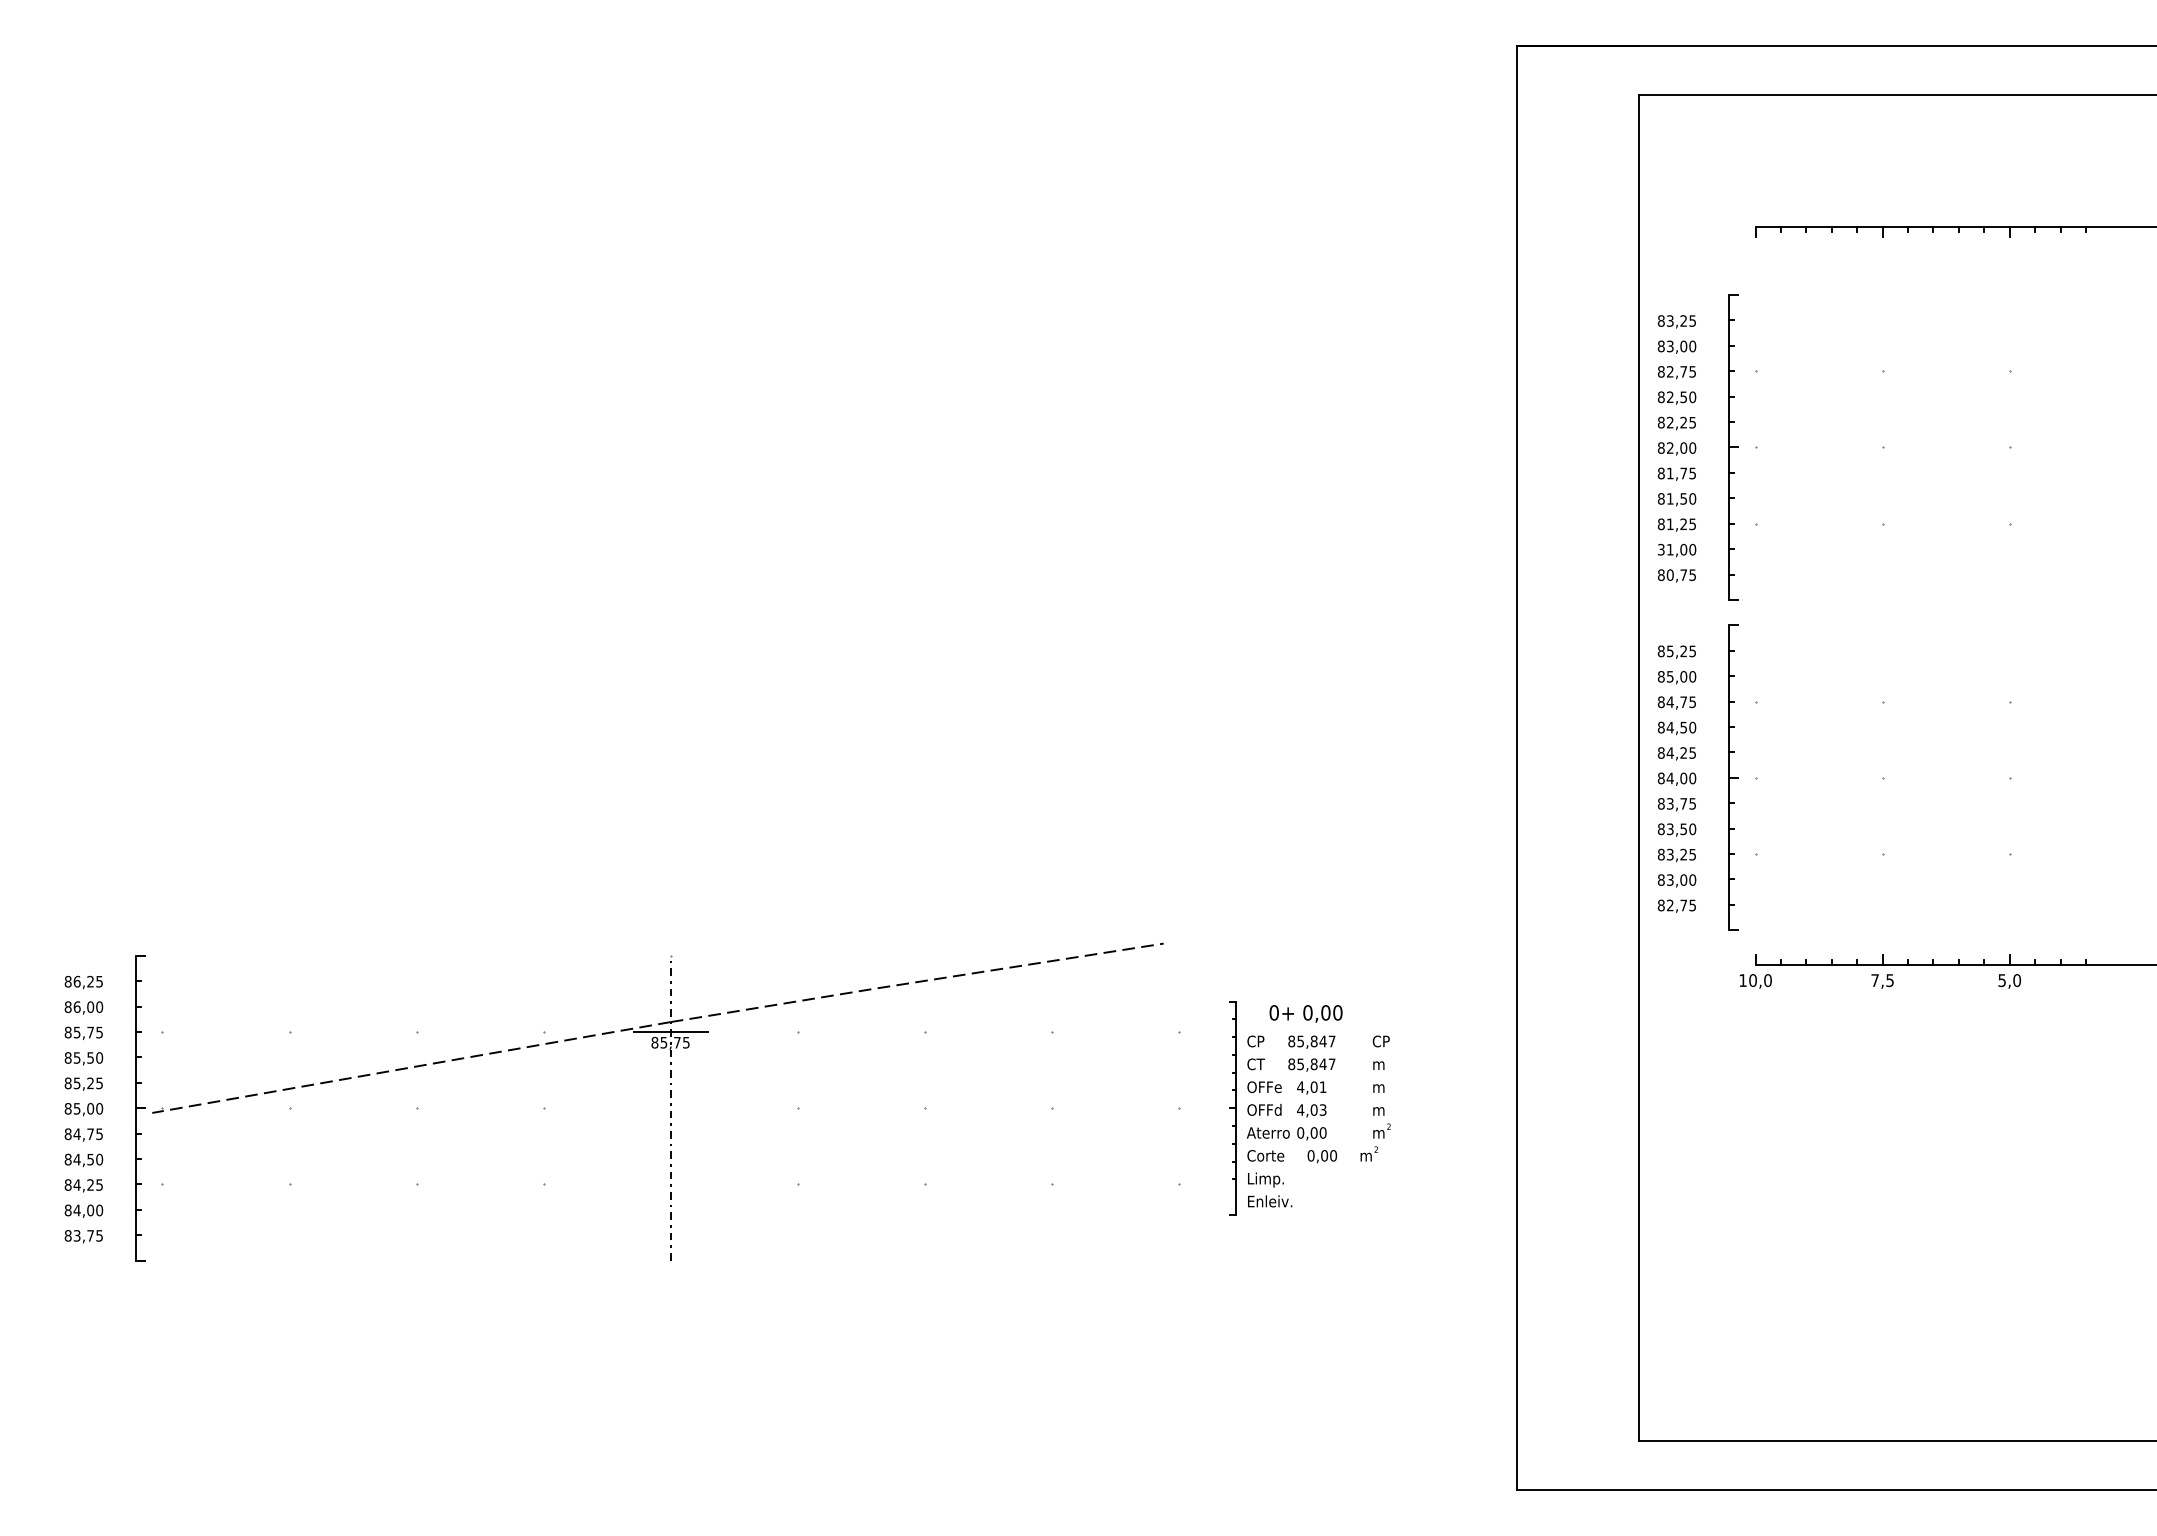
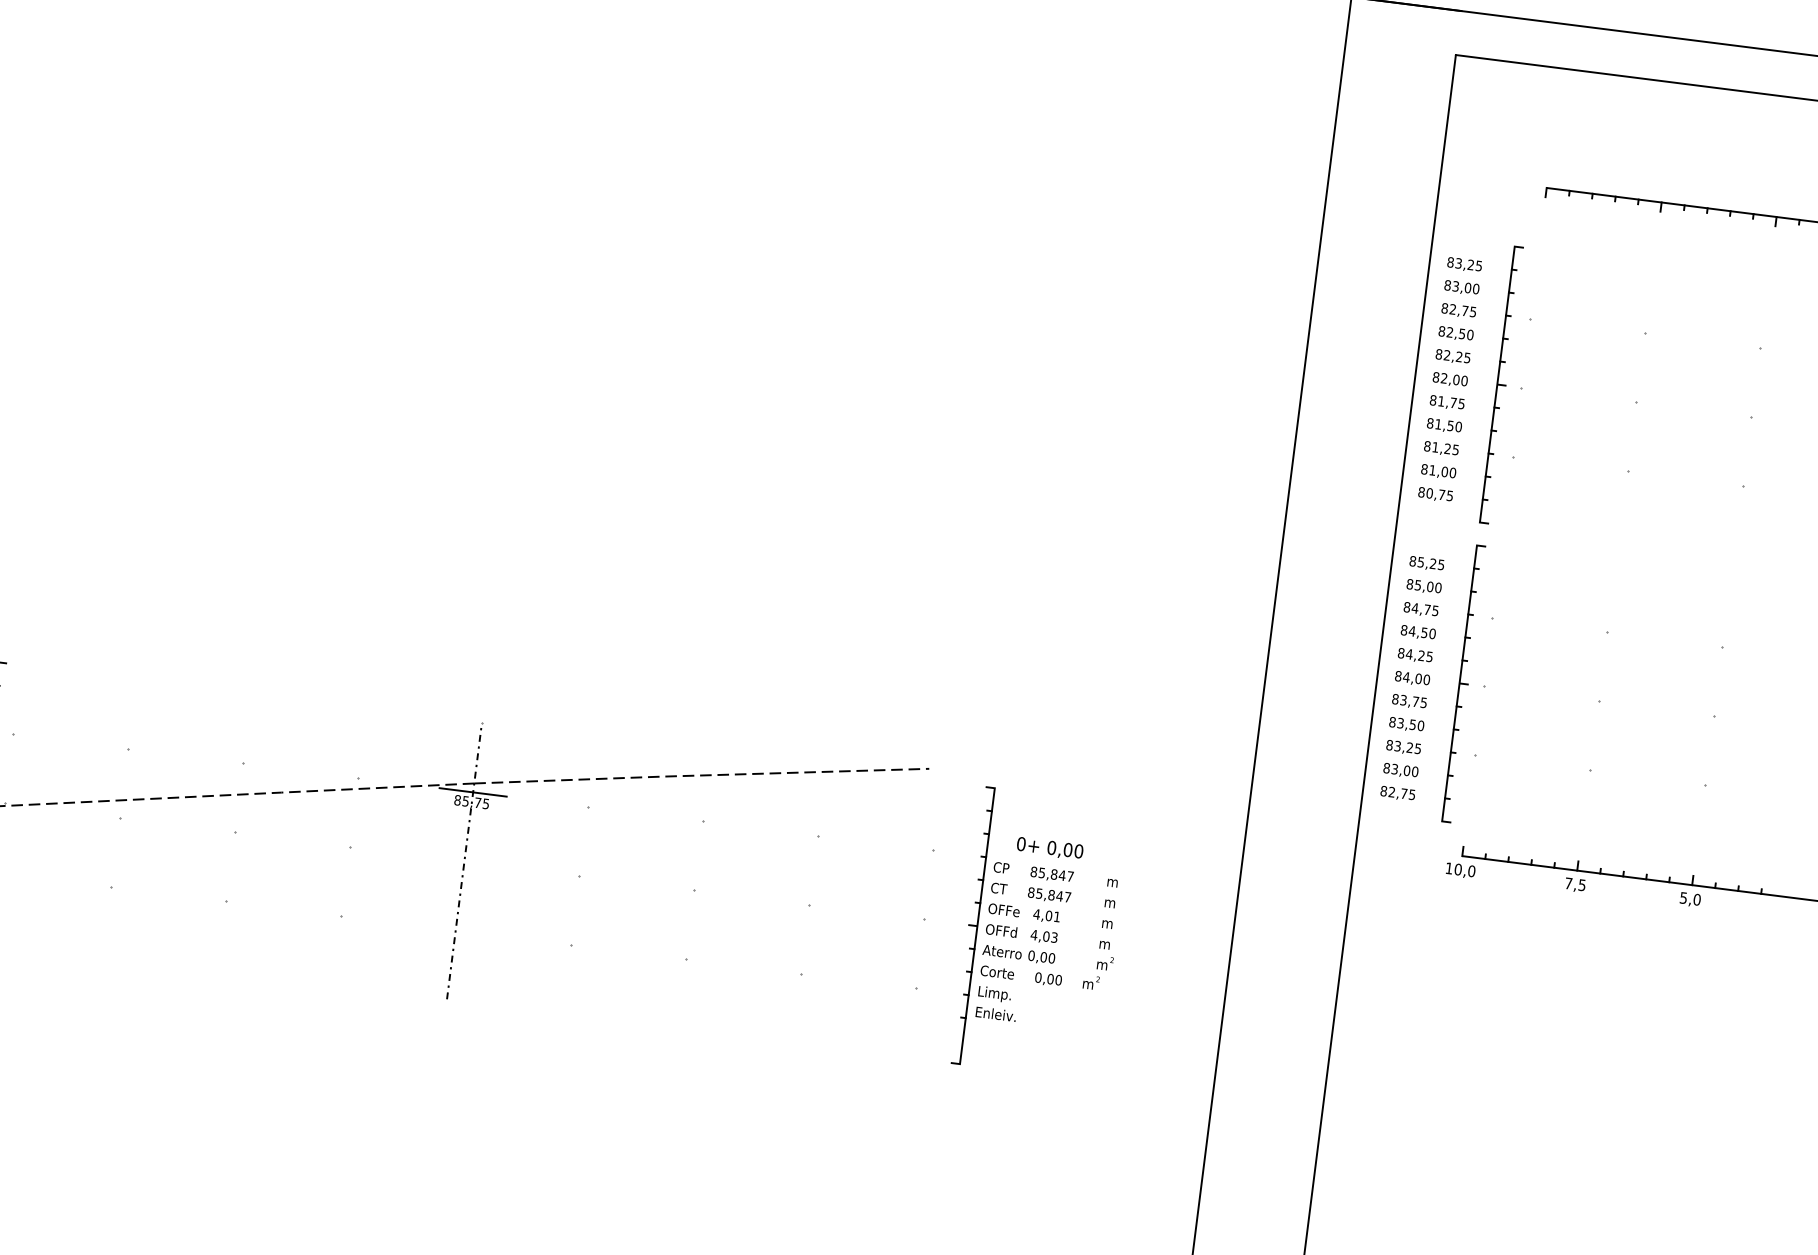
text: (1660, 549) -> (1423, 469), 31,00 -> 81,00
text: (1380, 1041) -> (1114, 882), CP -> m
part: (1233, 1108) -> (973, 925), size x1.43

